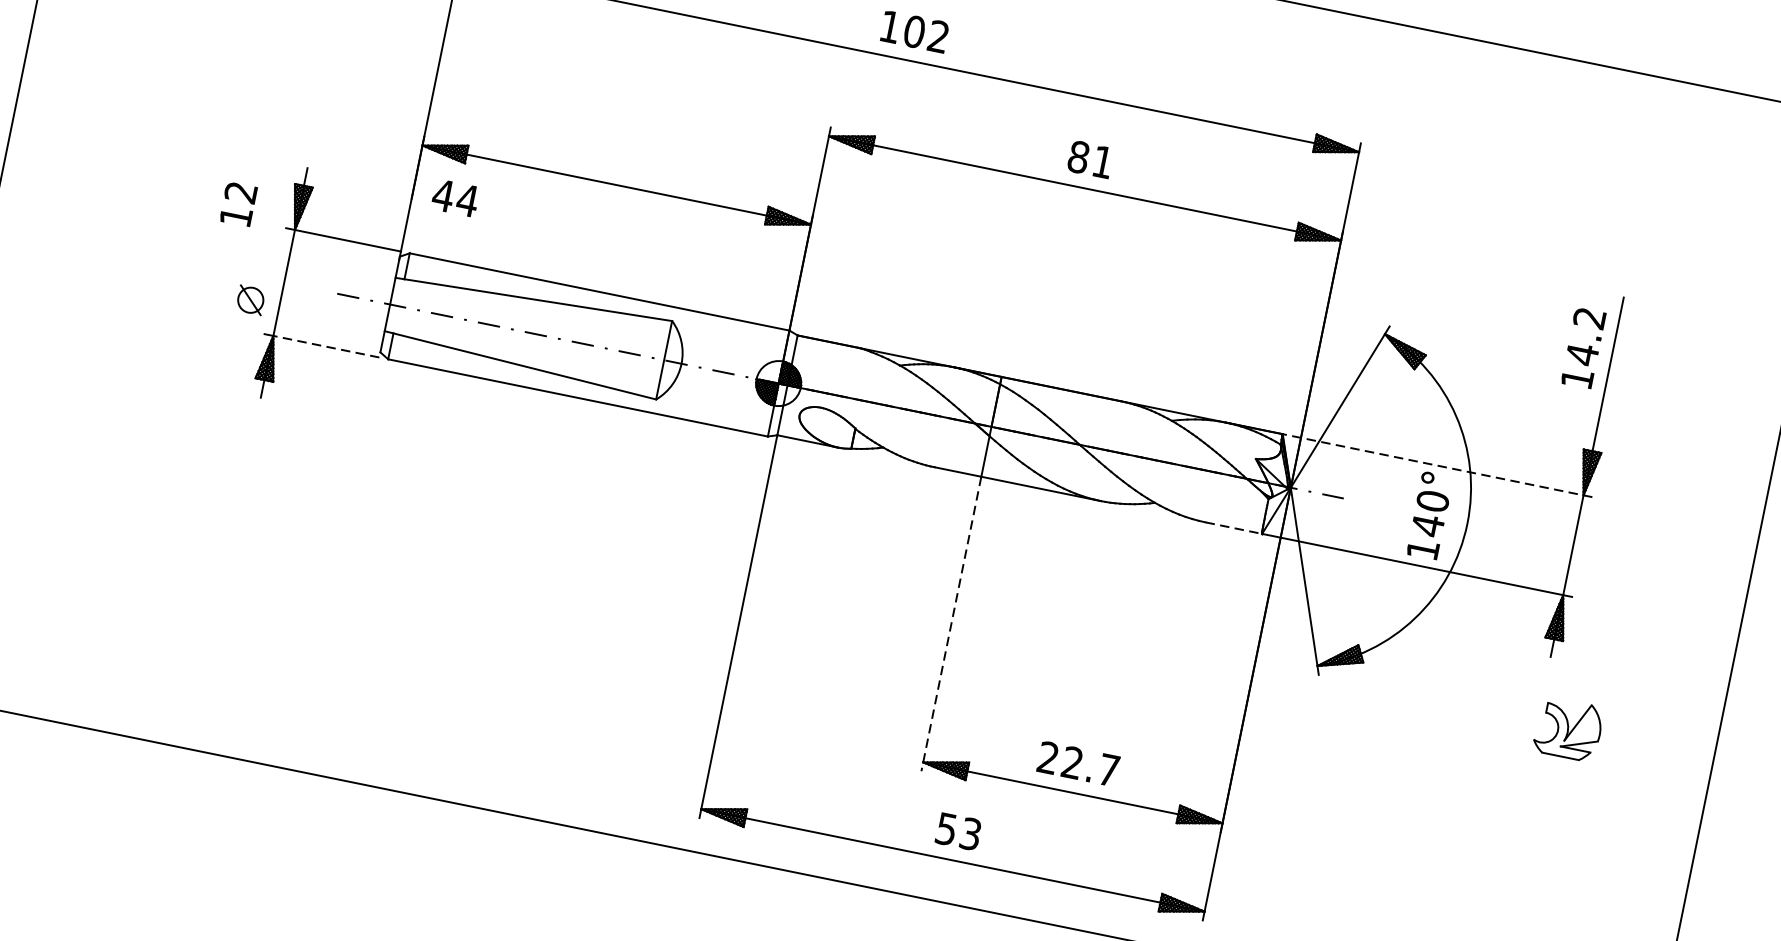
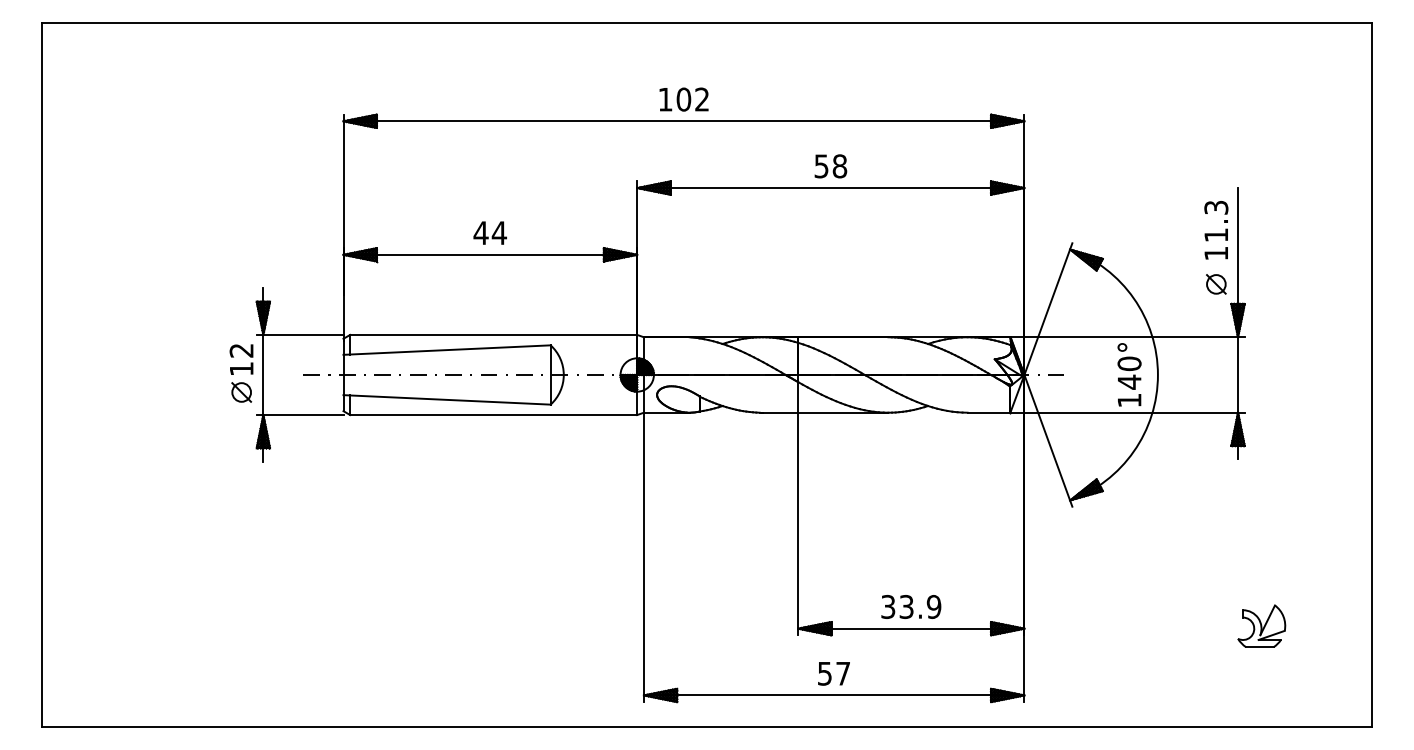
text: (1090, 159) -> (830, 166), 81 -> 58
text: (454, 197) -> (489, 232), moved
text: (238, 204) -> (241, 359), moved
text: (1586, 336) -> (1216, 221), 14.2 -> 11.3
line: (325, 347) -> (302, 415), dashed -> solid
part: (1569, 419) -> (1216, 284), added
line: (1437, 465) -> (1127, 337), dashed -> solid
line: (1234, 527) -> (989, 412), dashed -> solid
line: (951, 624) -> (798, 524), dashed -> solid
part: (1568, 728) -> (1261, 625), moved
text: (1078, 764) -> (911, 607), 22.7 -> 33.9
text: (971, 833) -> (843, 673), 53 -> 57

